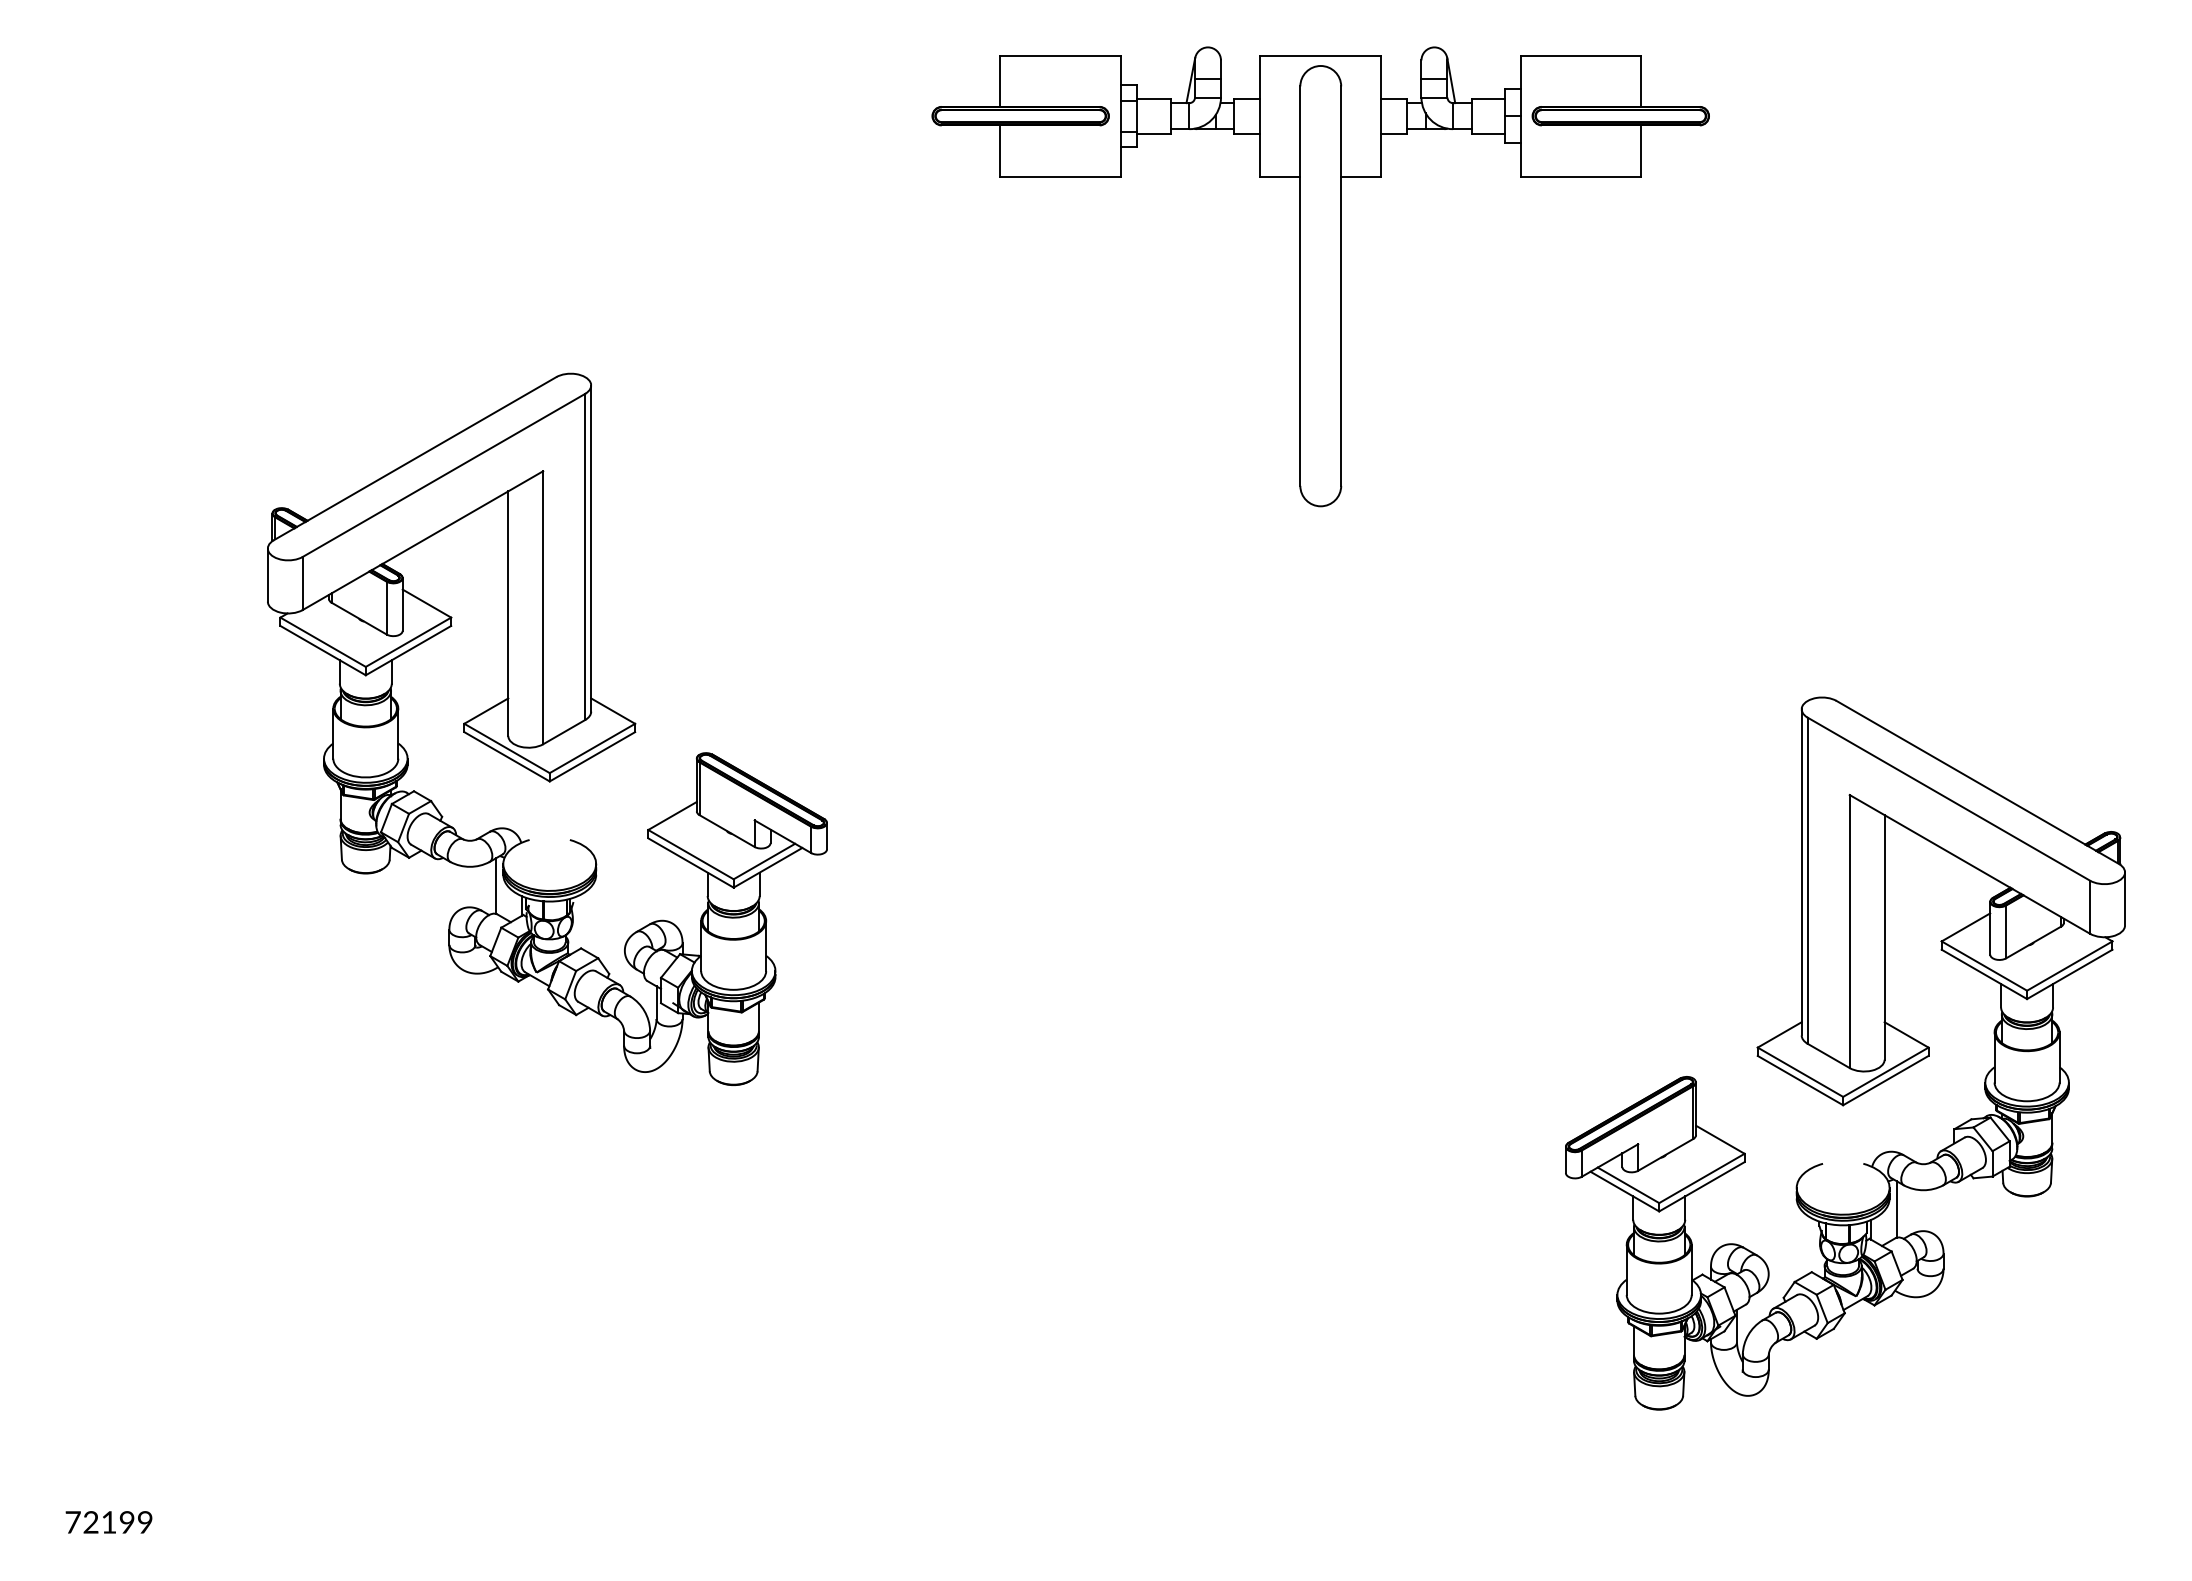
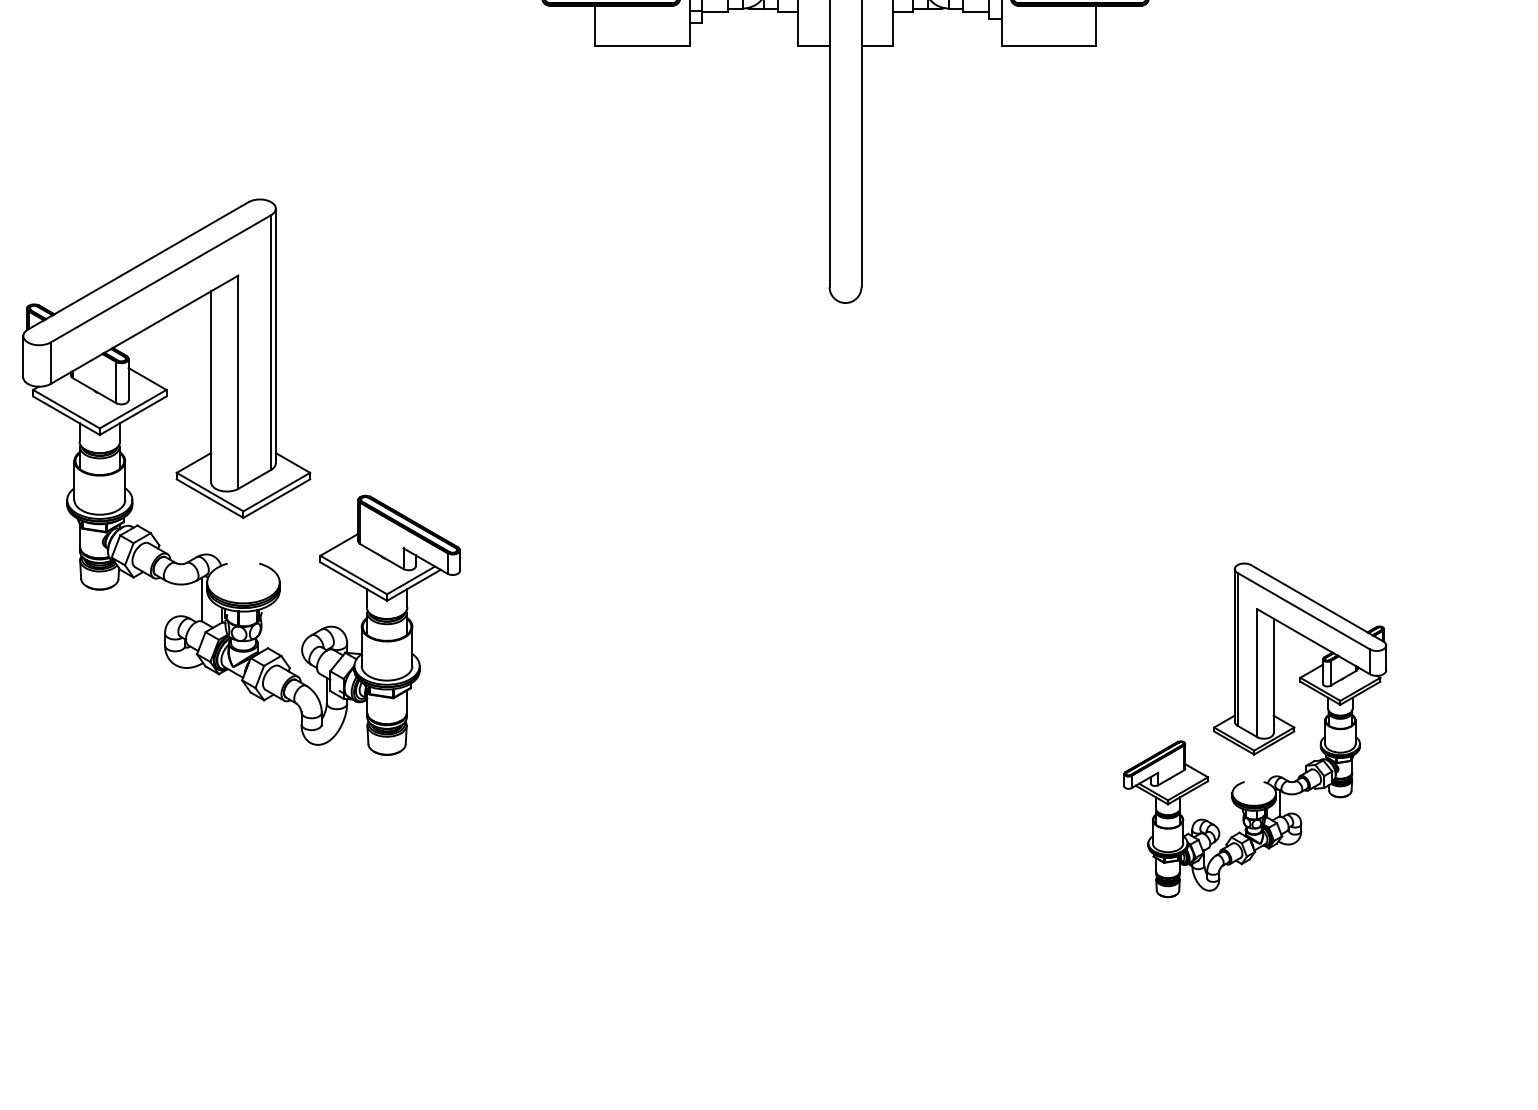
part: (1845, 1053) -> (1255, 730), size x0.6

